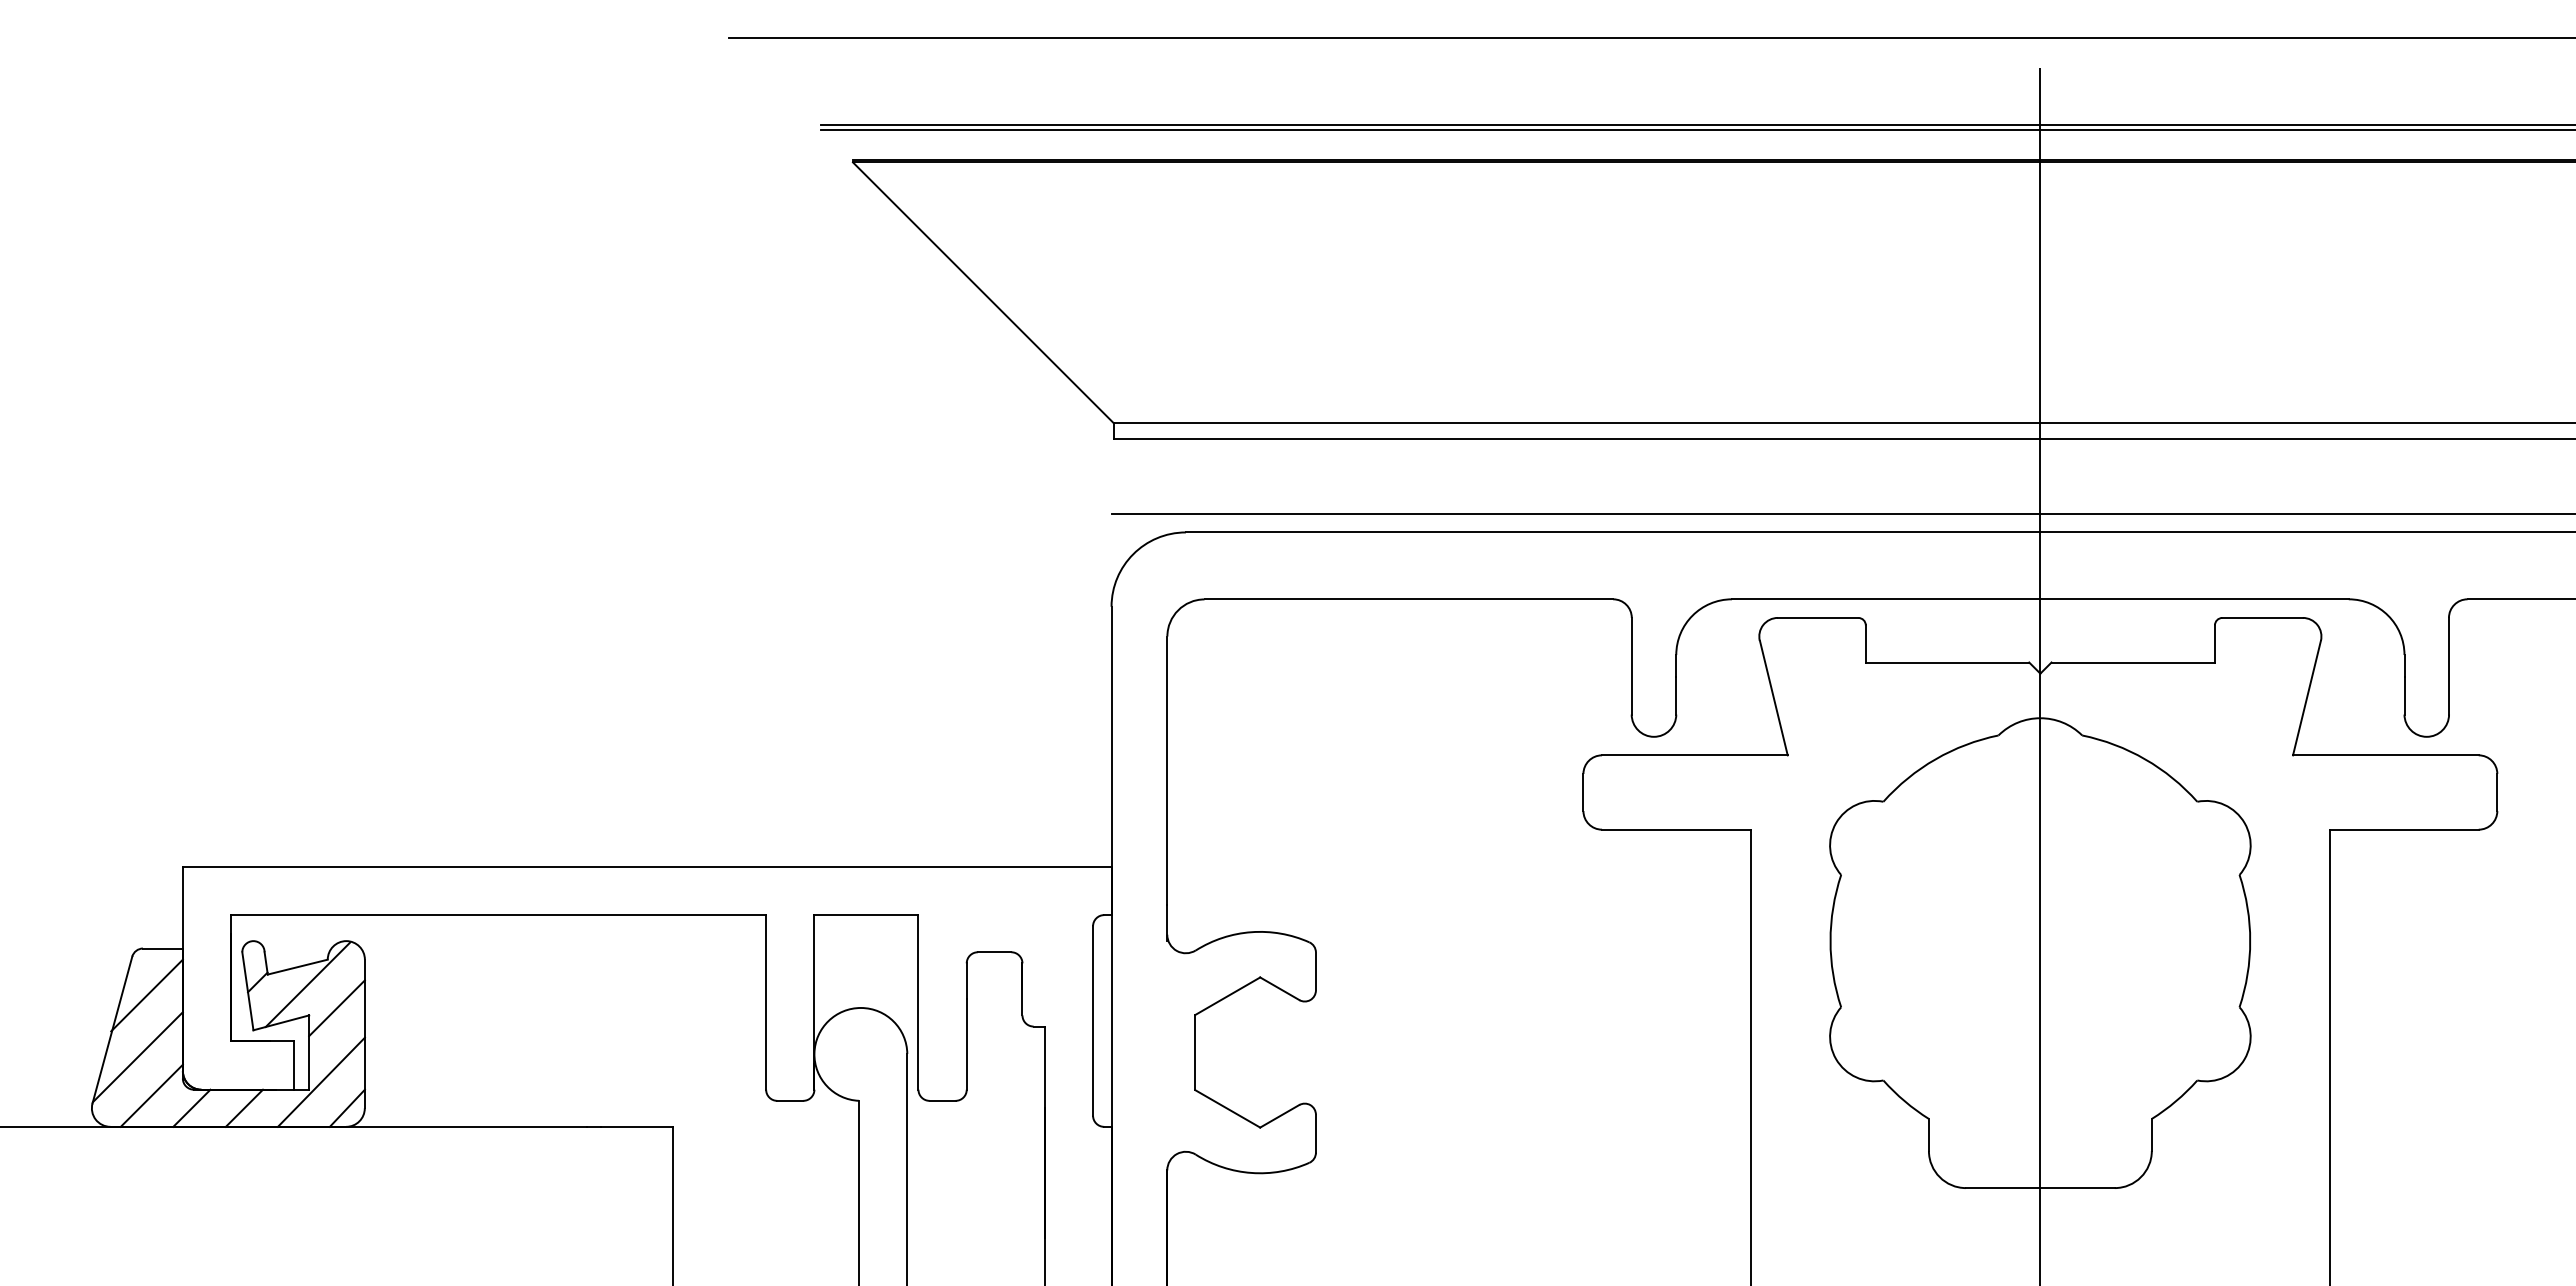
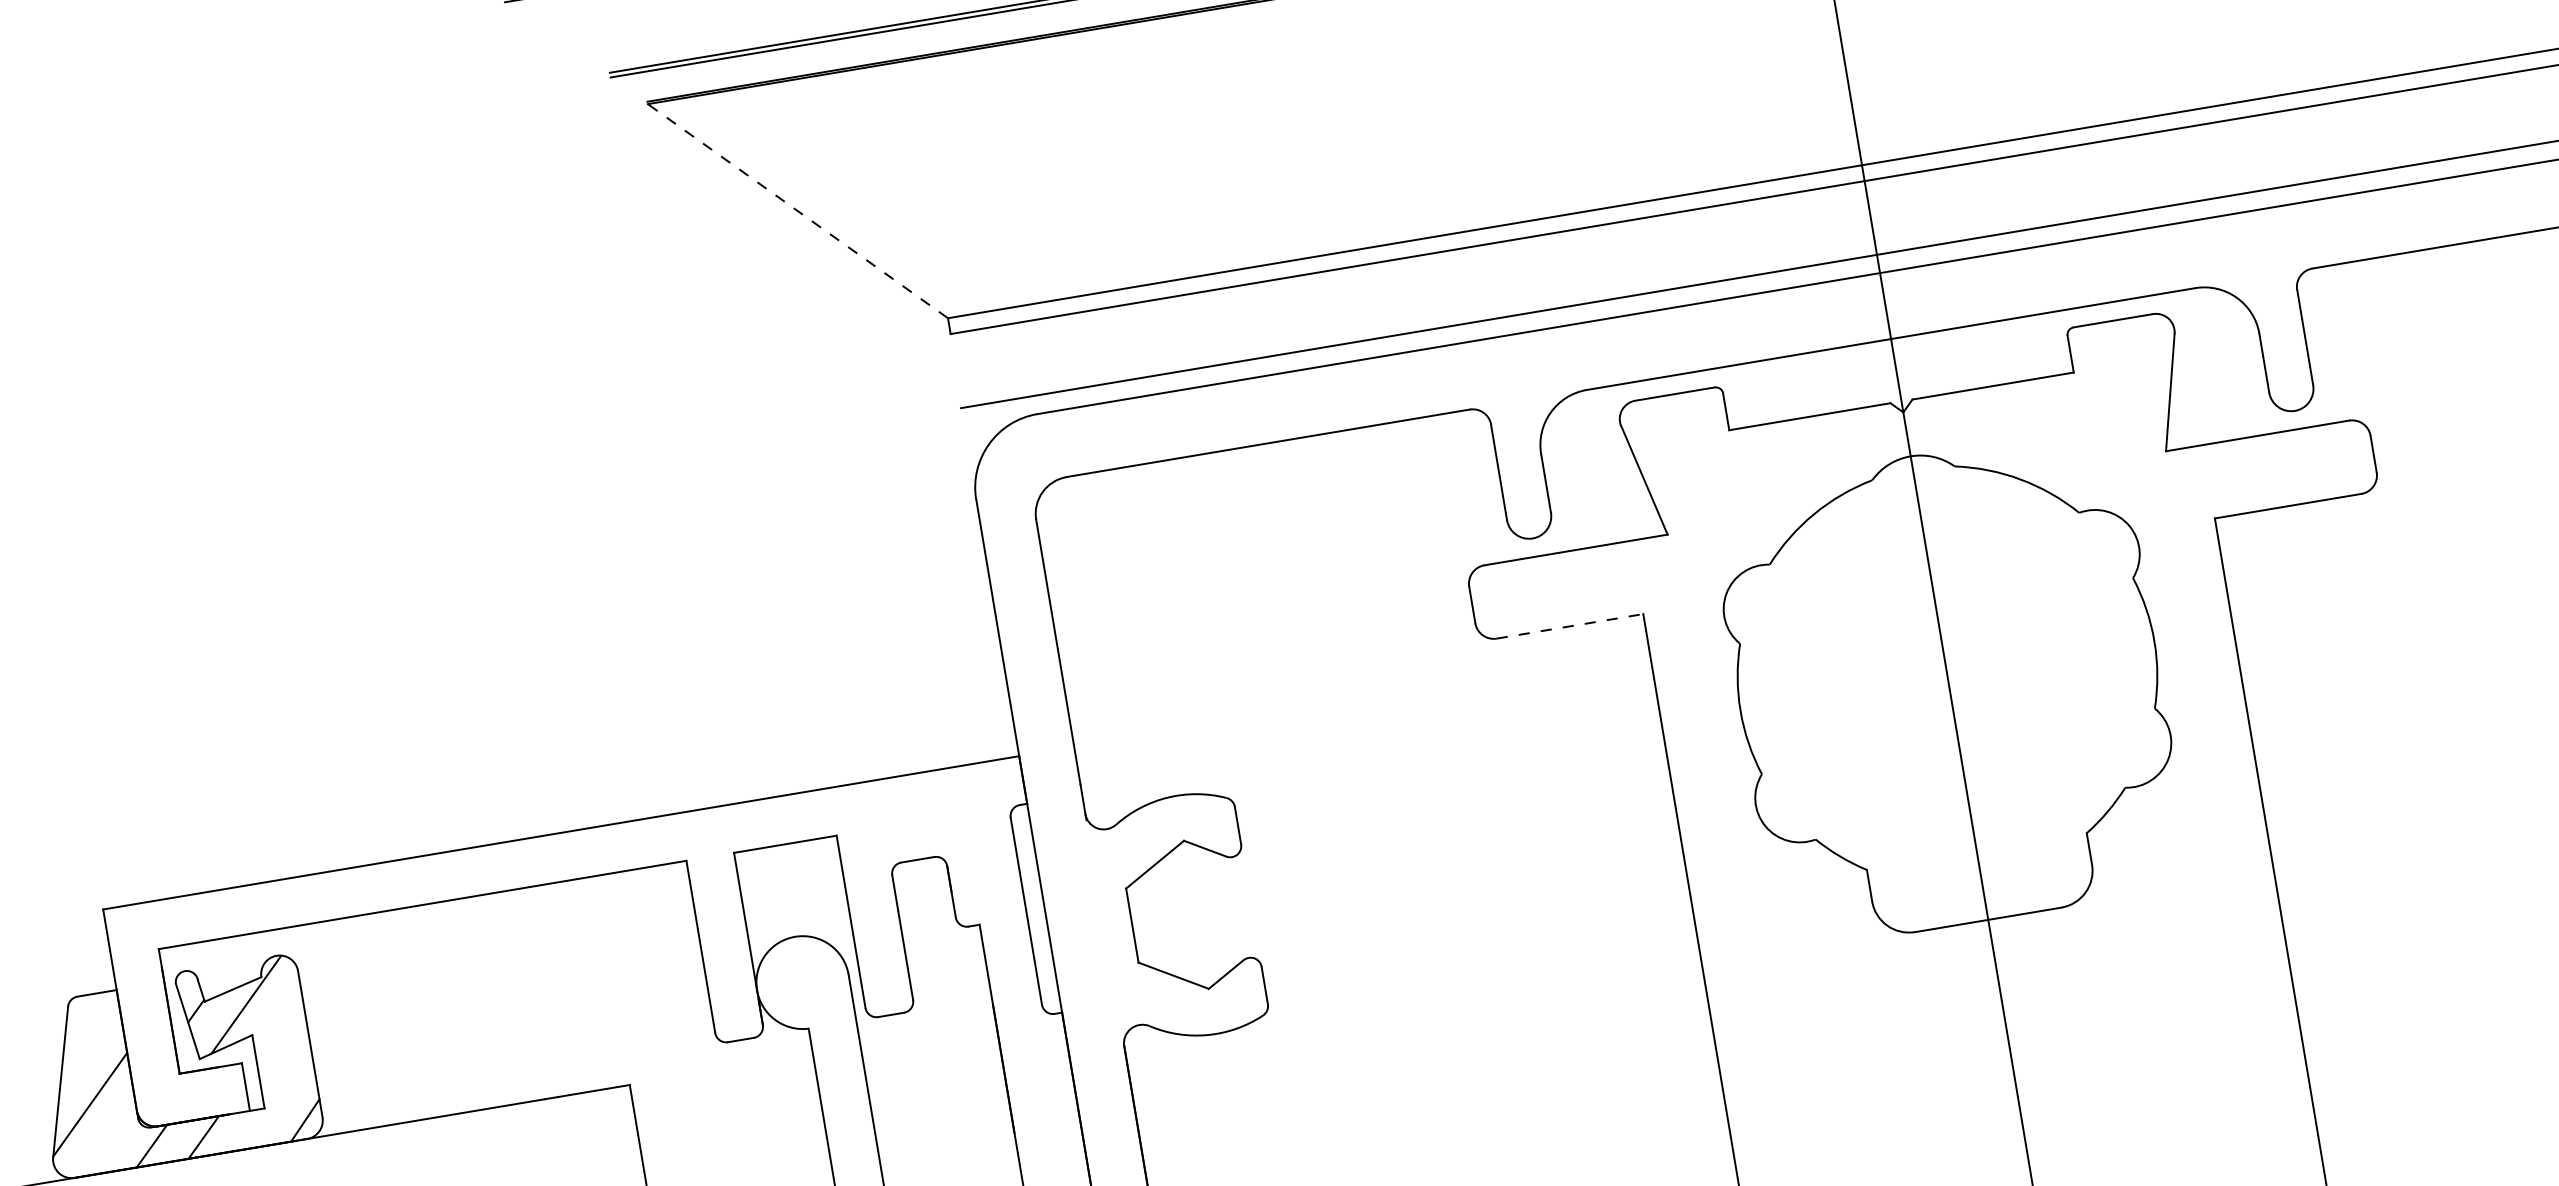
line: (982, 292) -> (797, 211), solid -> dashed
line: (1676, 829) -> (1570, 626), solid -> dashed
line: (146, 995) -> (88, 1042), removed
line: (336, 1008) -> (278, 1023), removed
line: (320, 1081) -> (274, 1098), removed
line: (151, 1095) -> (110, 1140), removed

